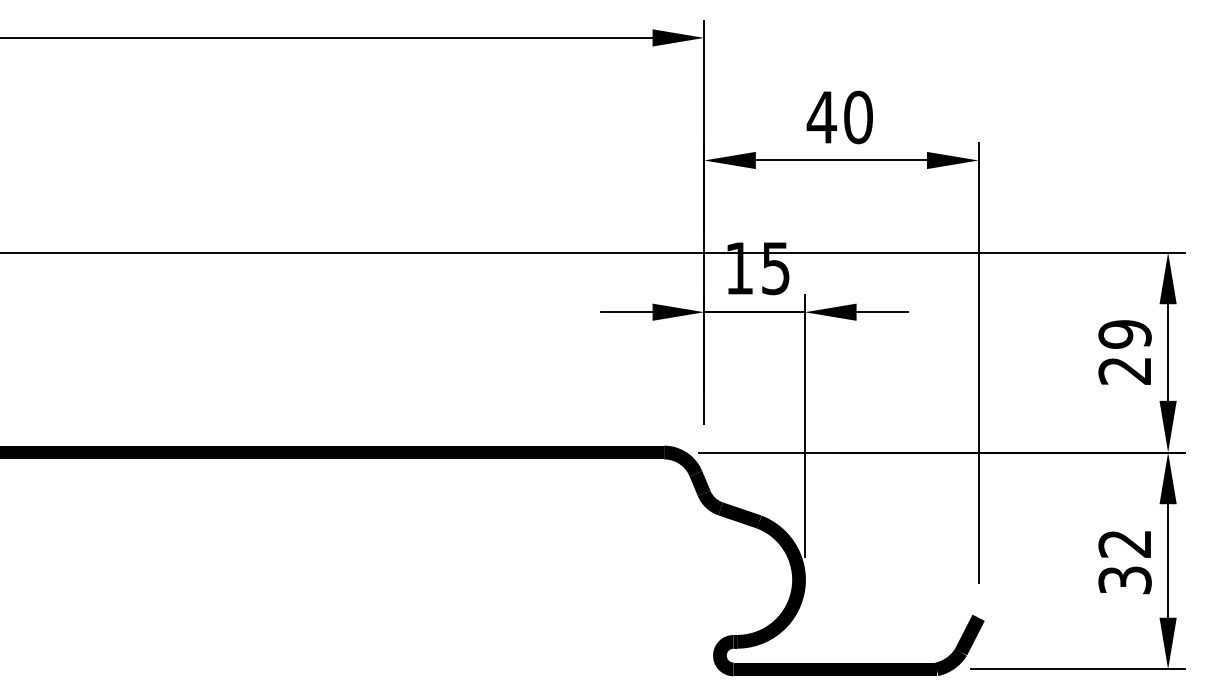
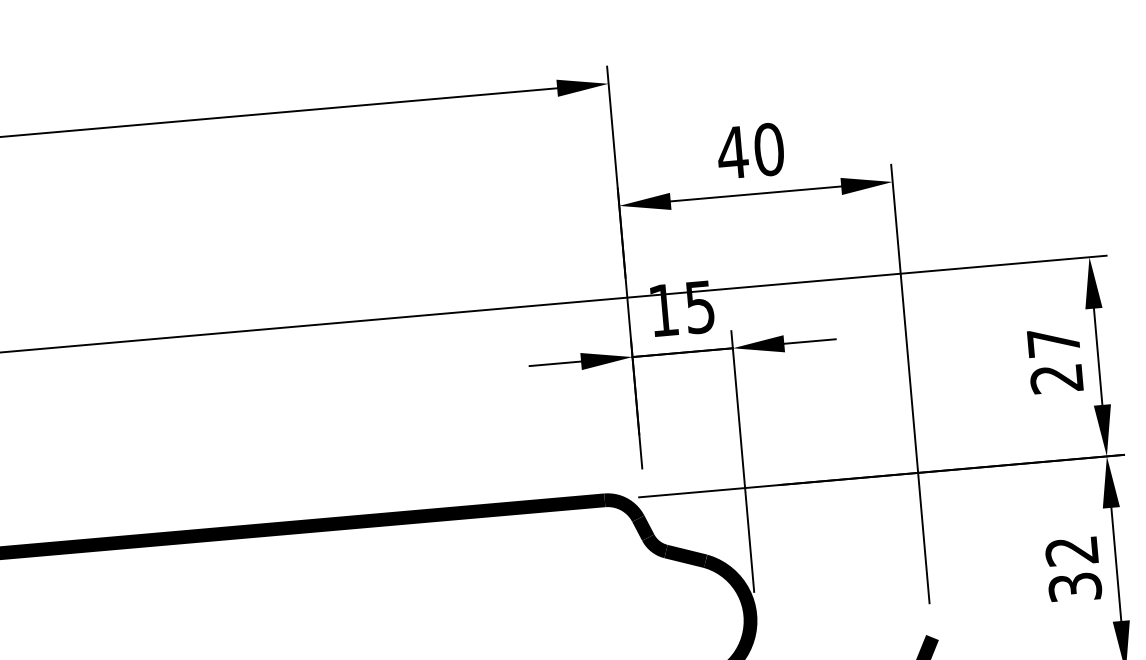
text: (1124, 334) -> (1053, 342), 29 -> 27

